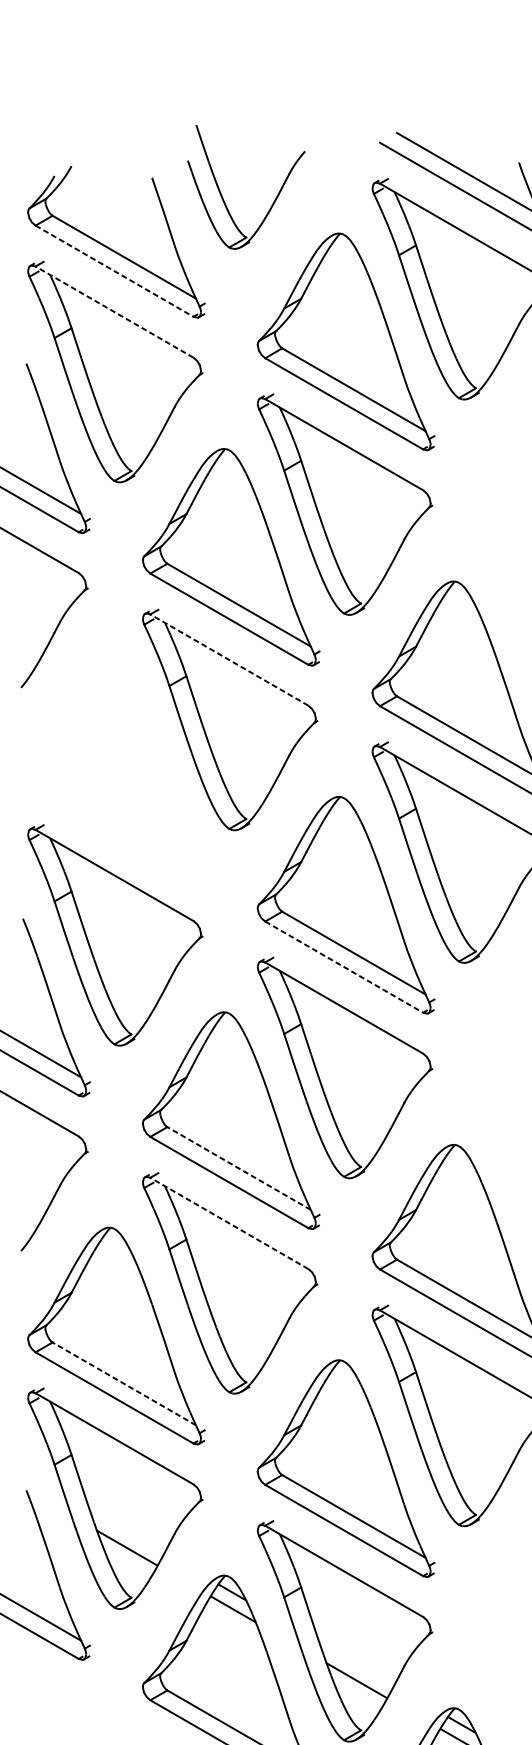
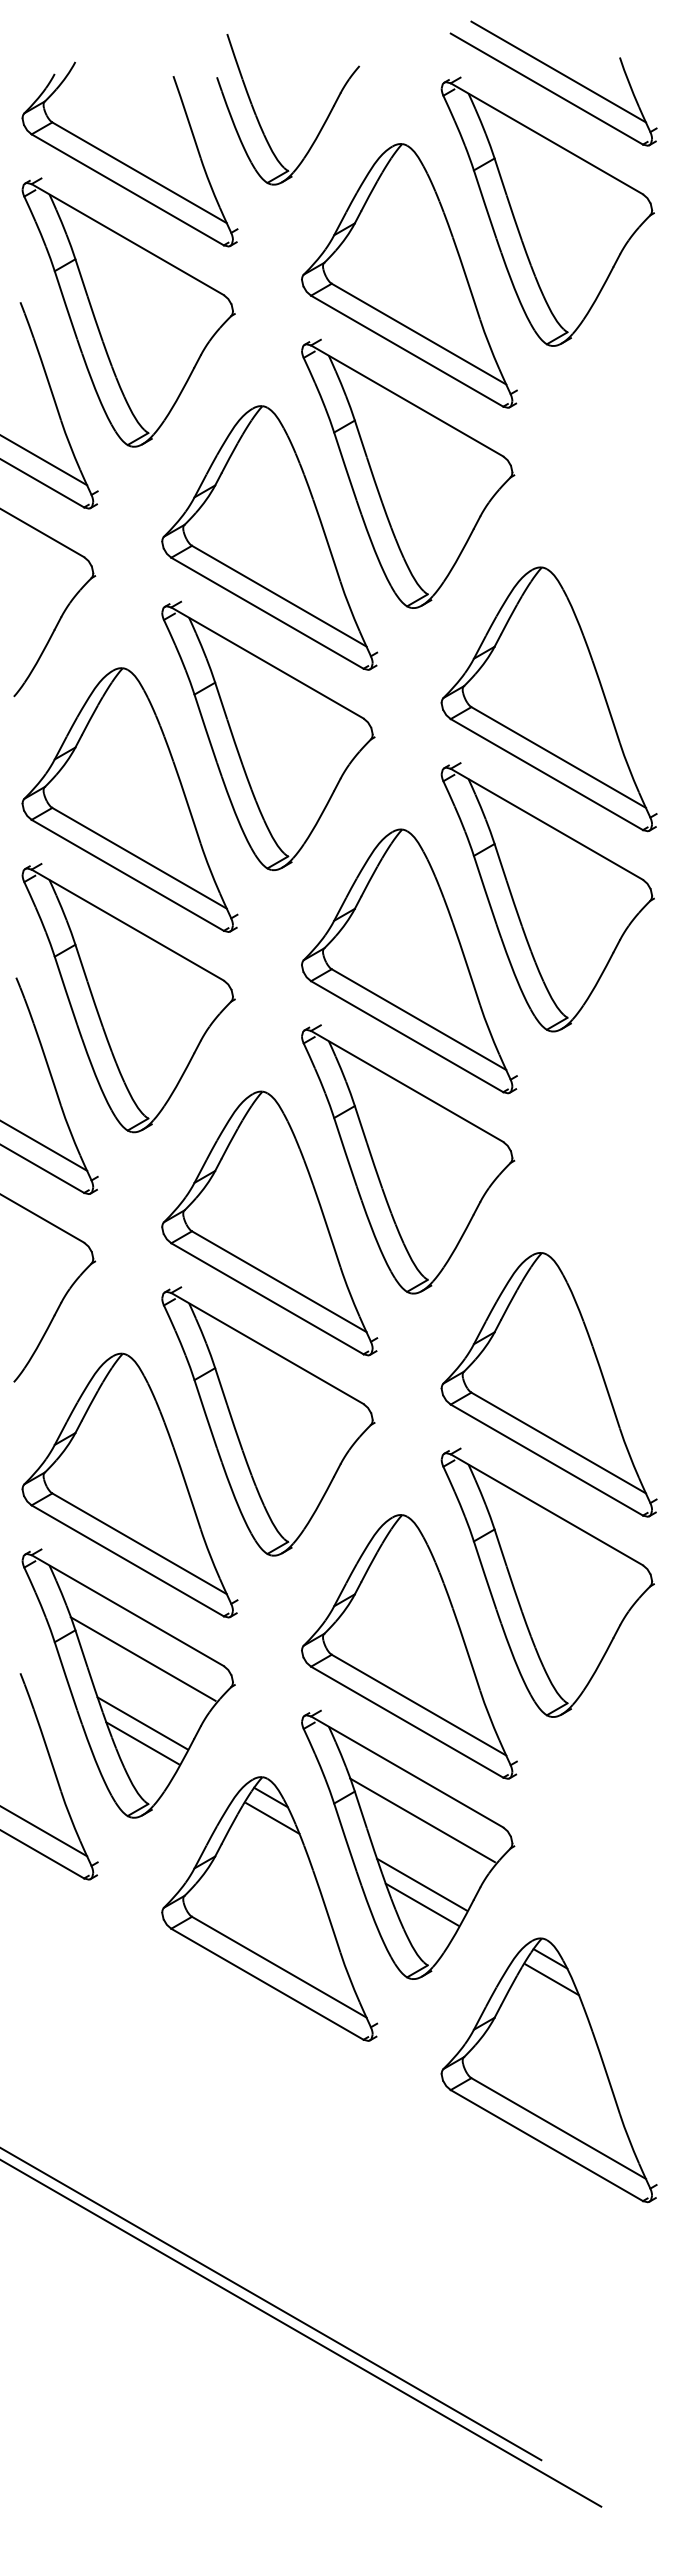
part: (223, 198) -> (260, 123), moved
line: (114, 270) -> (127, 189), dashed -> solid
line: (114, 312) -> (127, 239), dashed -> solid
line: (229, 659) -> (267, 662), dashed -> solid
part: (116, 772) -> (129, 799), added
line: (344, 966) -> (407, 1036), dashed -> solid
line: (239, 1168) -> (279, 1281), dashed -> solid
line: (229, 1223) -> (267, 1348), dashed -> solid
line: (124, 1383) -> (139, 1543), dashed -> solid
line: (126, 1478) -> (142, 1658), added
line: (126, 1531) -> (142, 1723), added
line: (356, 1611) -> (422, 1820), added
line: (355, 1663) -> (421, 1884), added

